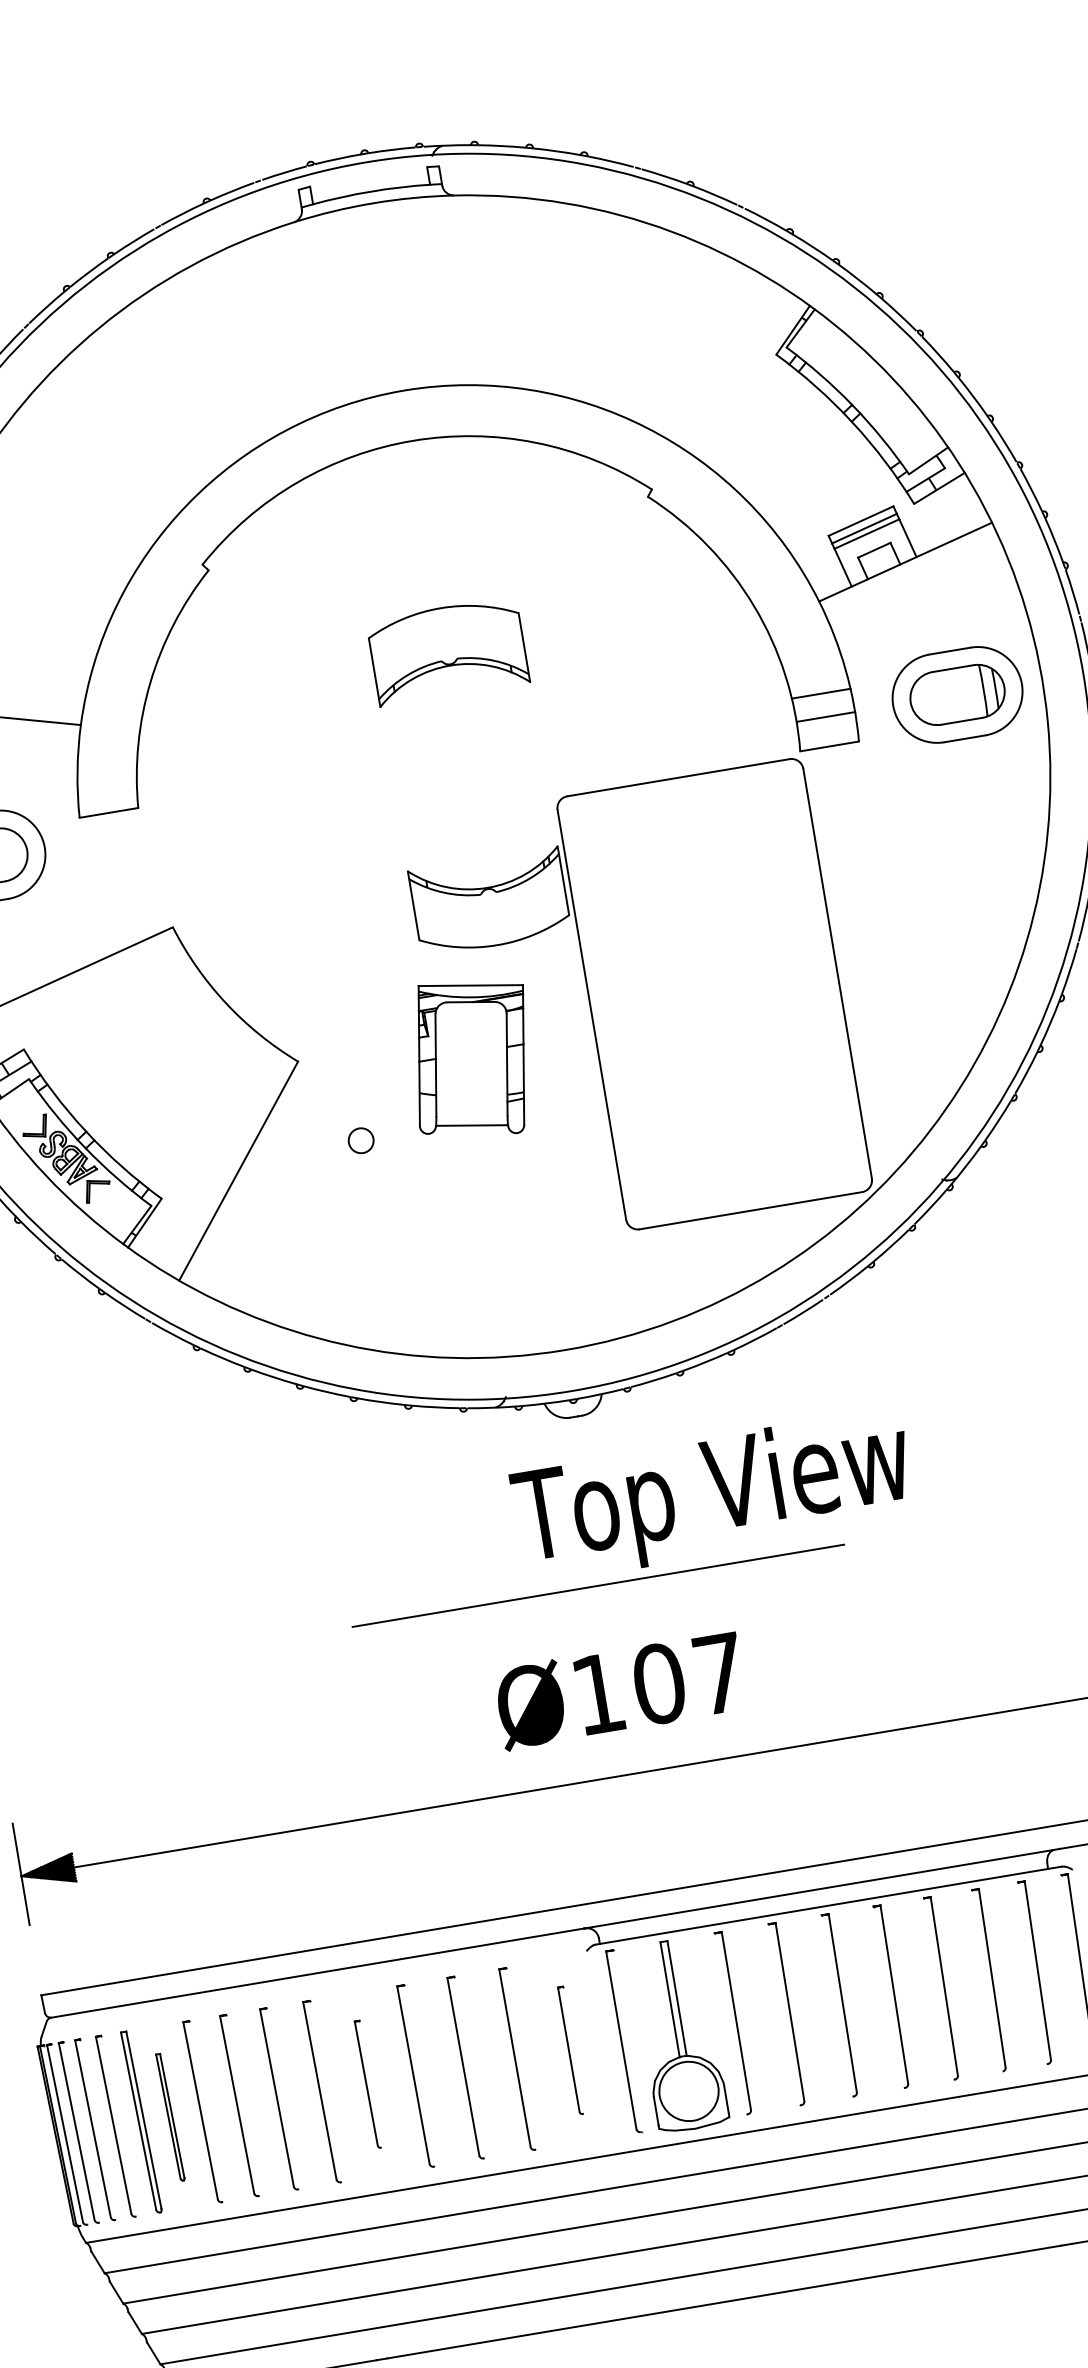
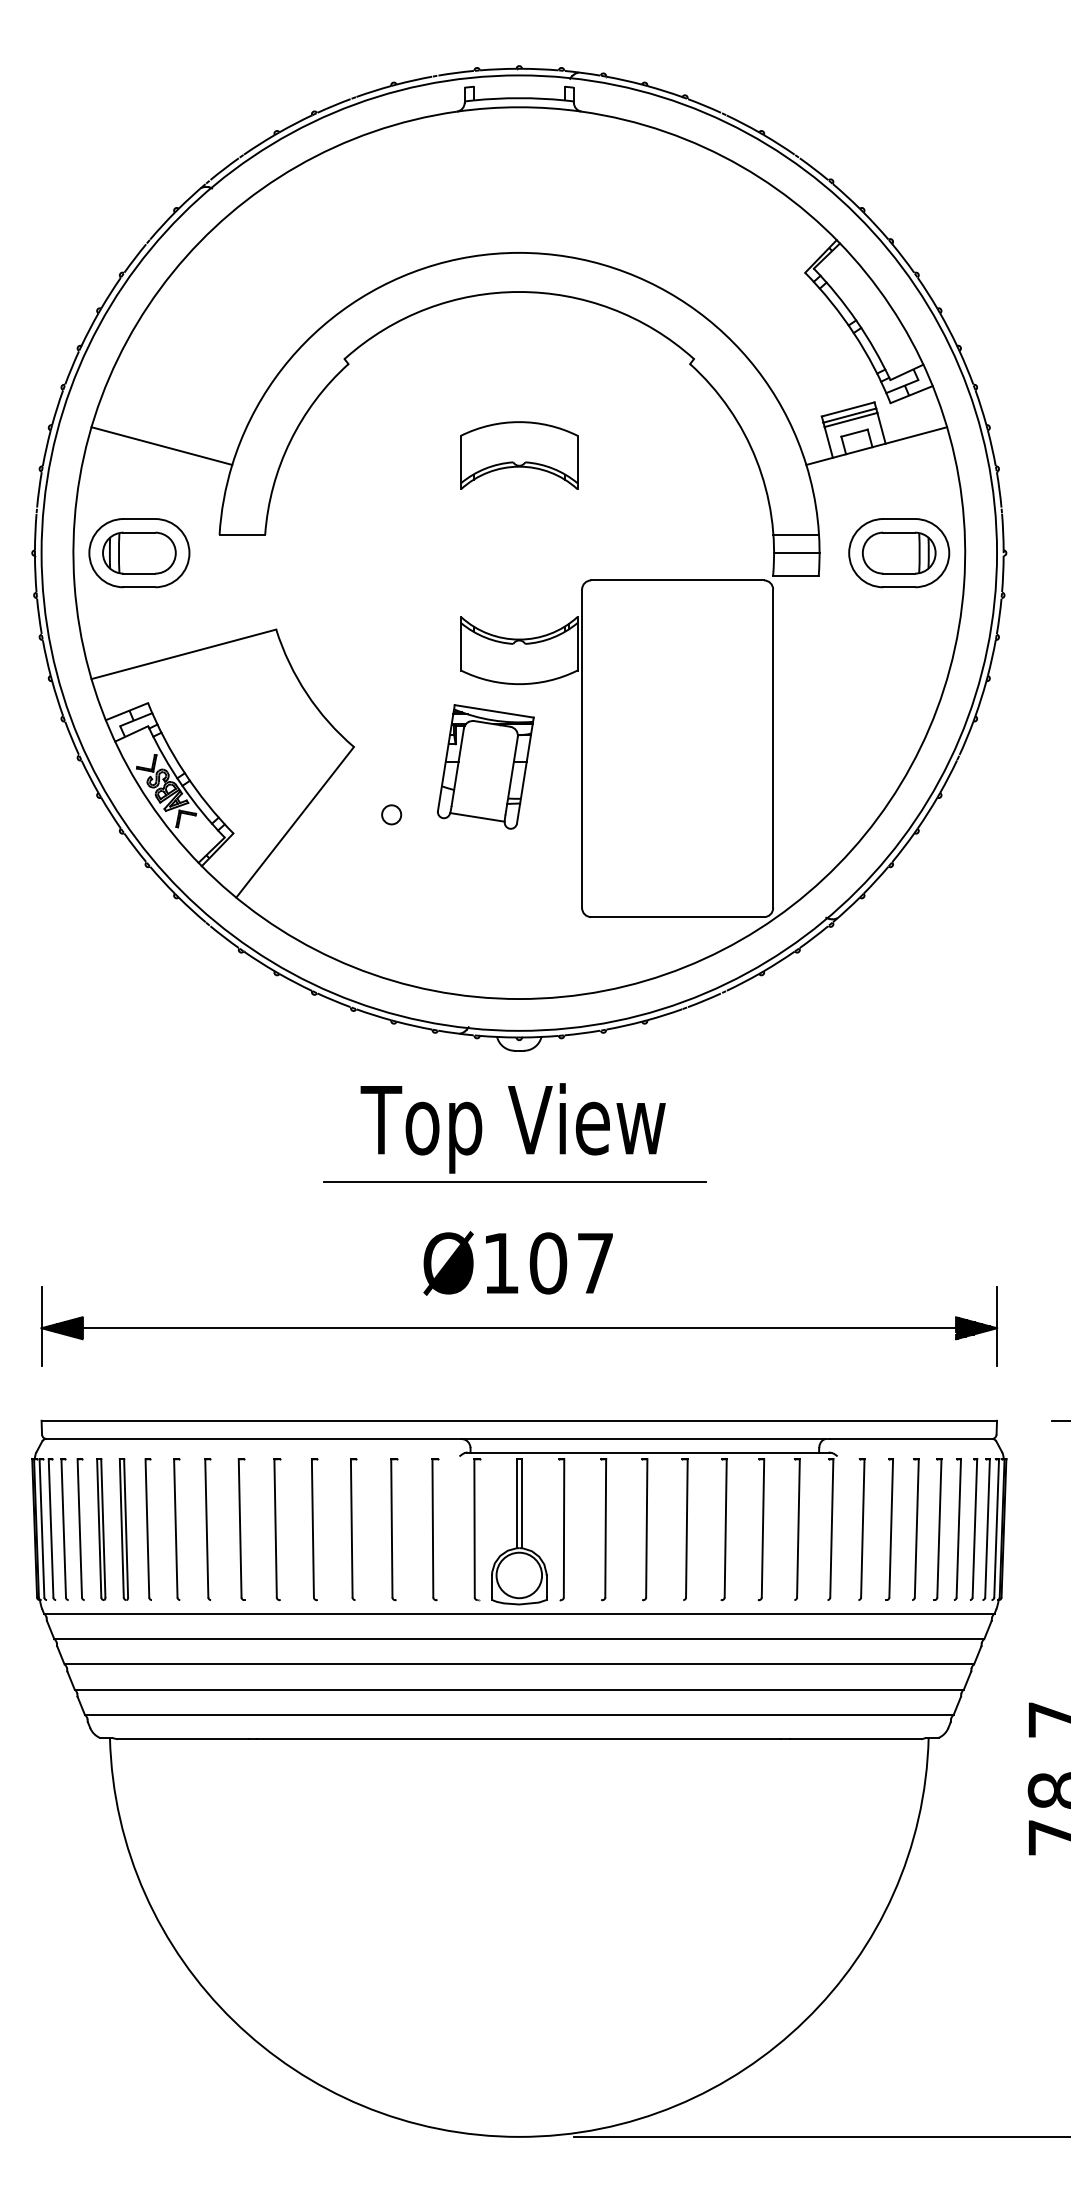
text: (712, 1496) -> (512, 1128), moved
part: (571, 2050) -> (435, 1529), size x1.43
part: (368, 2084) -> (277, 1529), size x1.43
part: (170, 2117) -> (123, 1529), size x1.43

